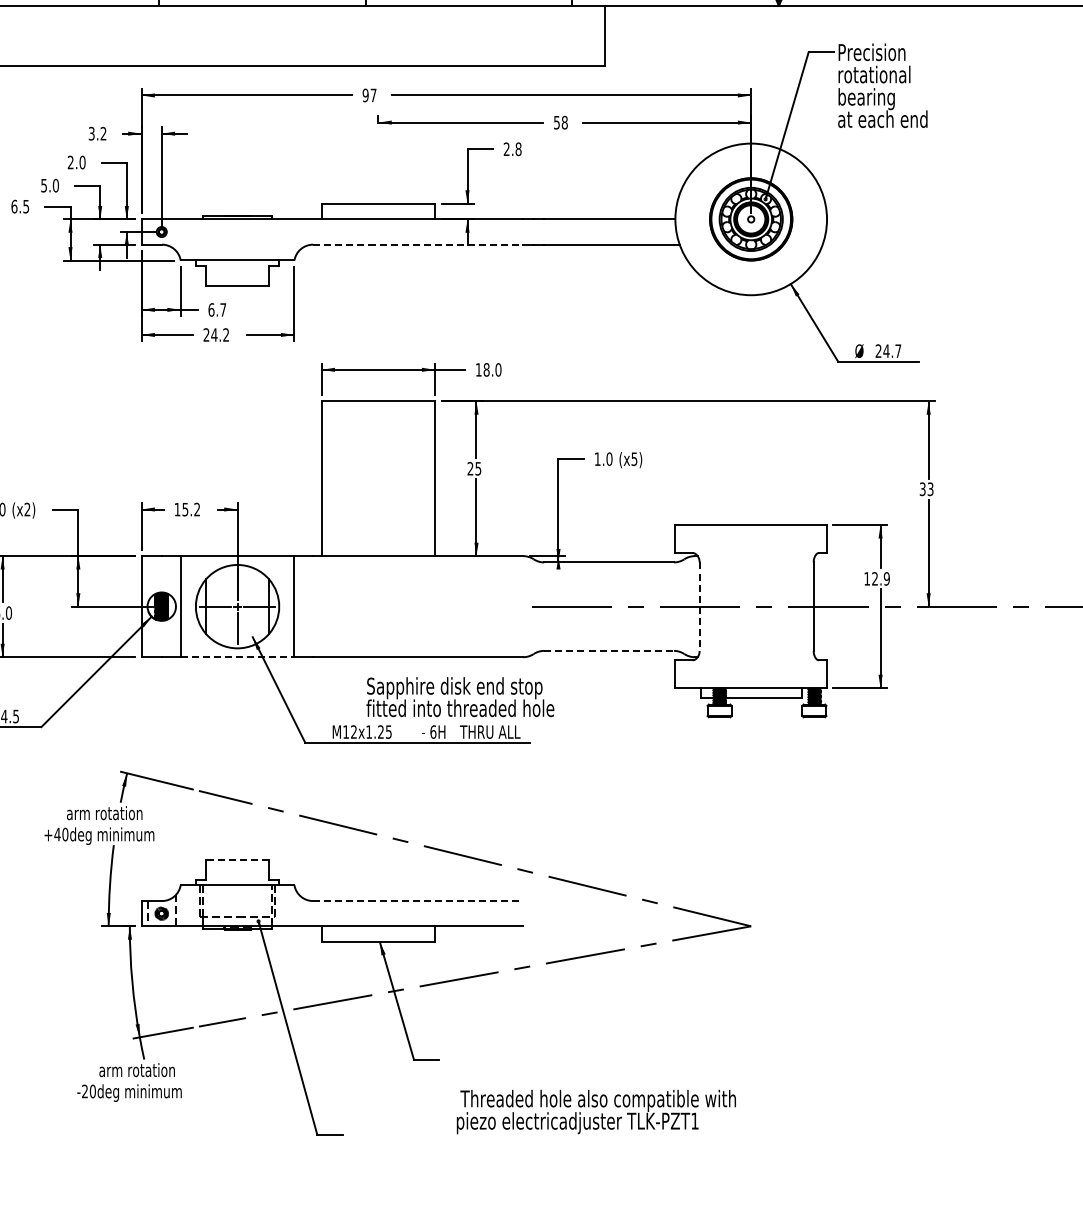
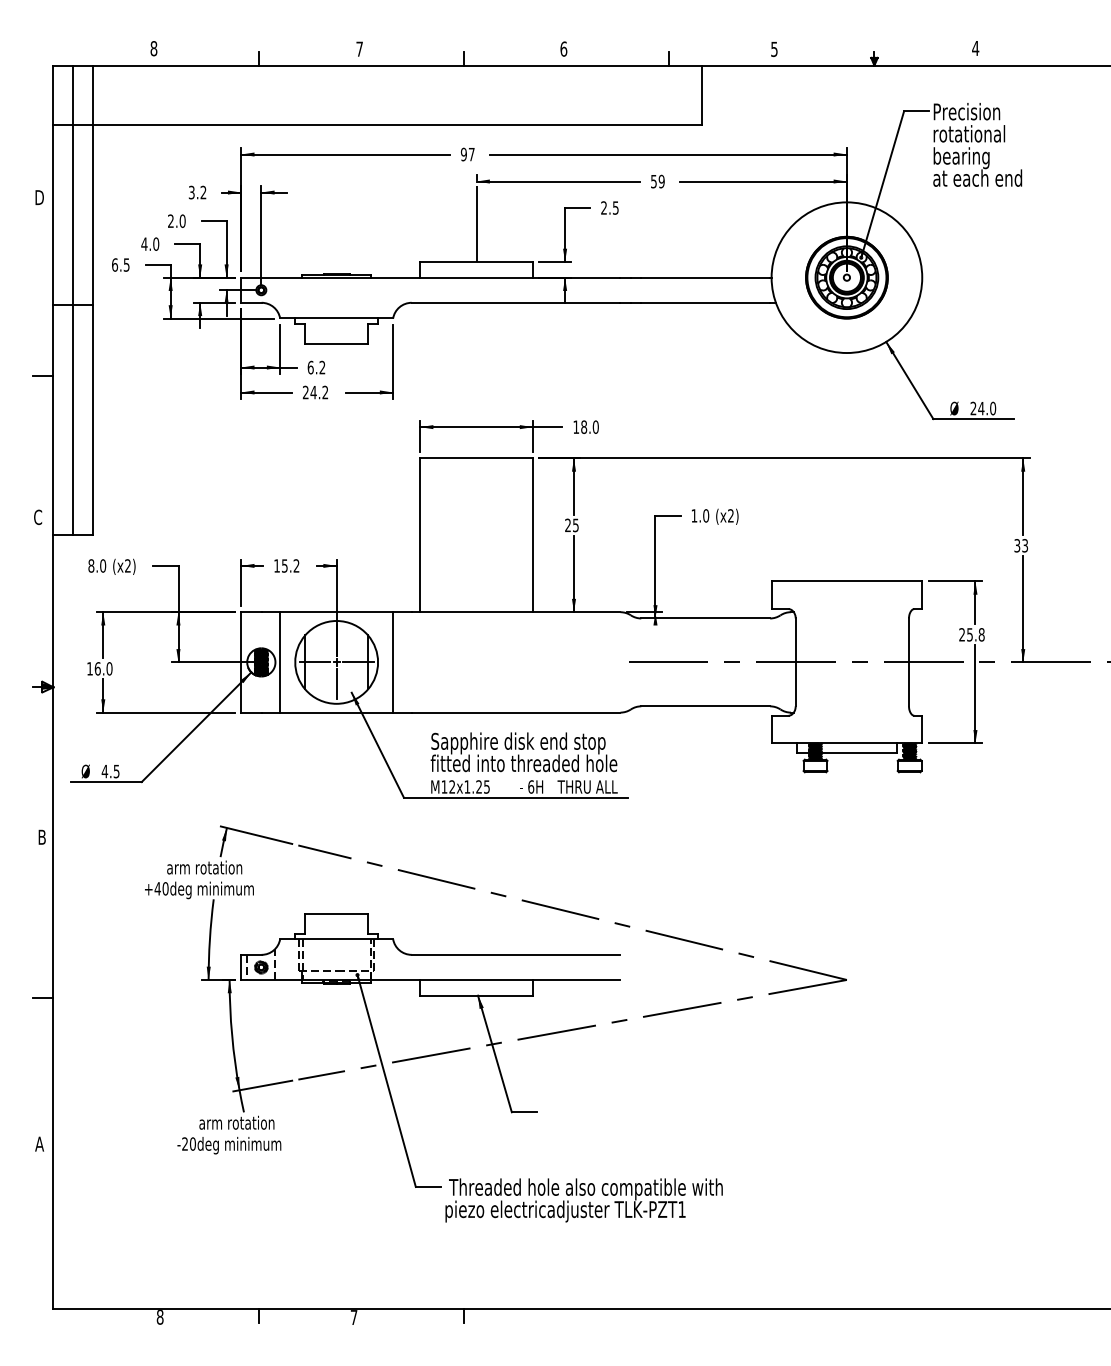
text: (564, 122) -> (661, 181), 58 -> 59
text: (518, 148) -> (615, 207), 2.8 -> 2.5
line: (378, 164) -> (476, 223), added
text: (44, 184) -> (144, 243), 5.0 -> 4.0
line: (418, 244) -> (516, 302), dashed -> solid
text: (223, 309) -> (322, 367), 6.7 -> 6.2
text: (898, 351) -> (993, 408), 24.7 -> 24.0
text: (634, 458) -> (730, 515), (x5) -> (x2)
text: (876, 578) -> (971, 634), 12.9 -> 25.8
line: (699, 606) -> (795, 662), dashed -> solid
line: (609, 651) -> (706, 706), dashed -> solid
line: (238, 657) -> (337, 712), dashed -> solid
text: (459, 697) -> (523, 752), moved
line: (237, 860) -> (336, 914), dashed -> solid
line: (418, 900) -> (516, 954), dashed -> solid
text: (595, 1112) -> (583, 1200), moved

